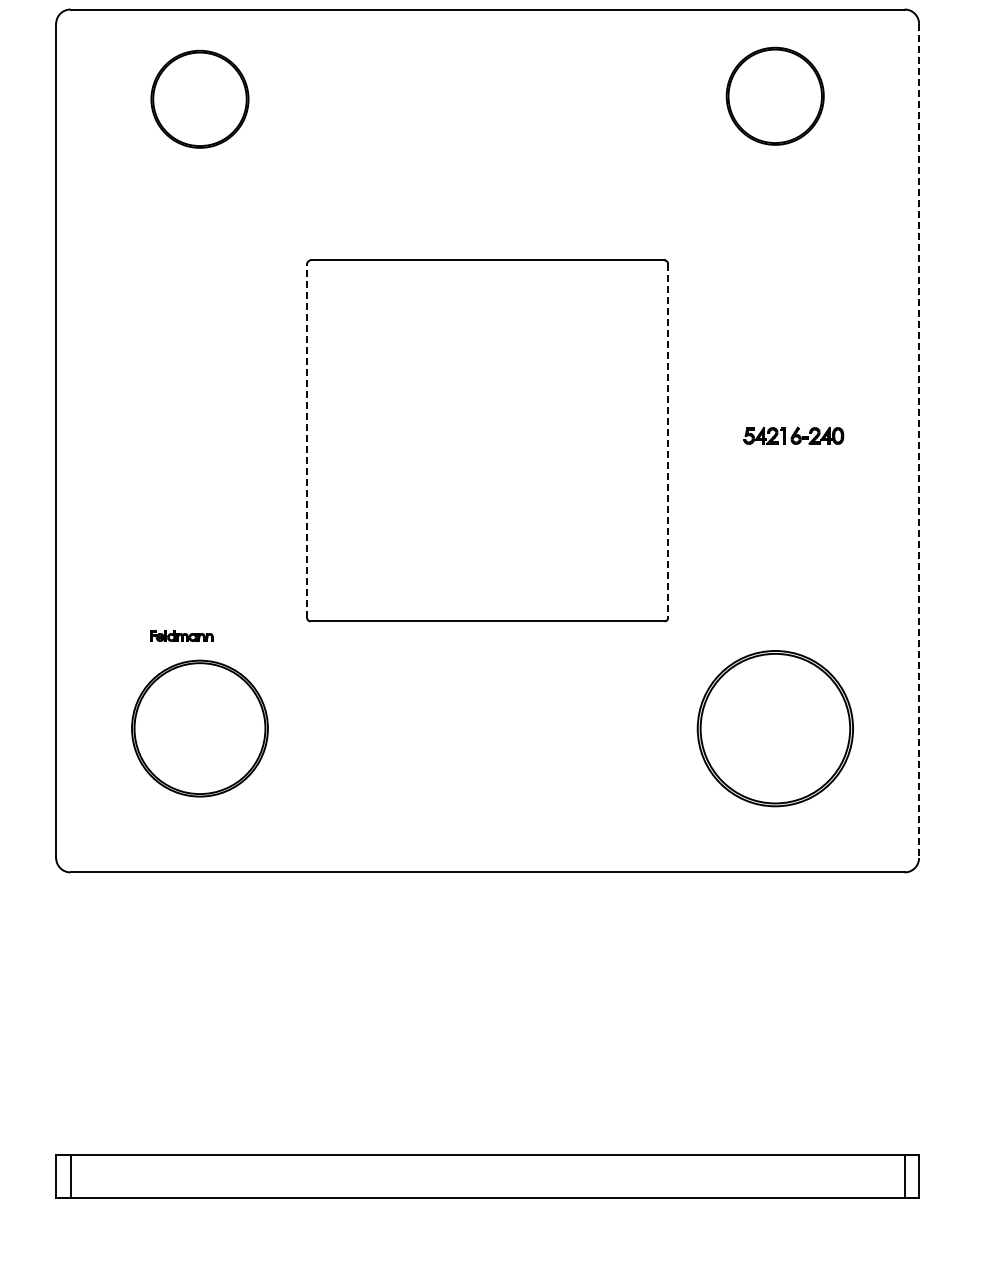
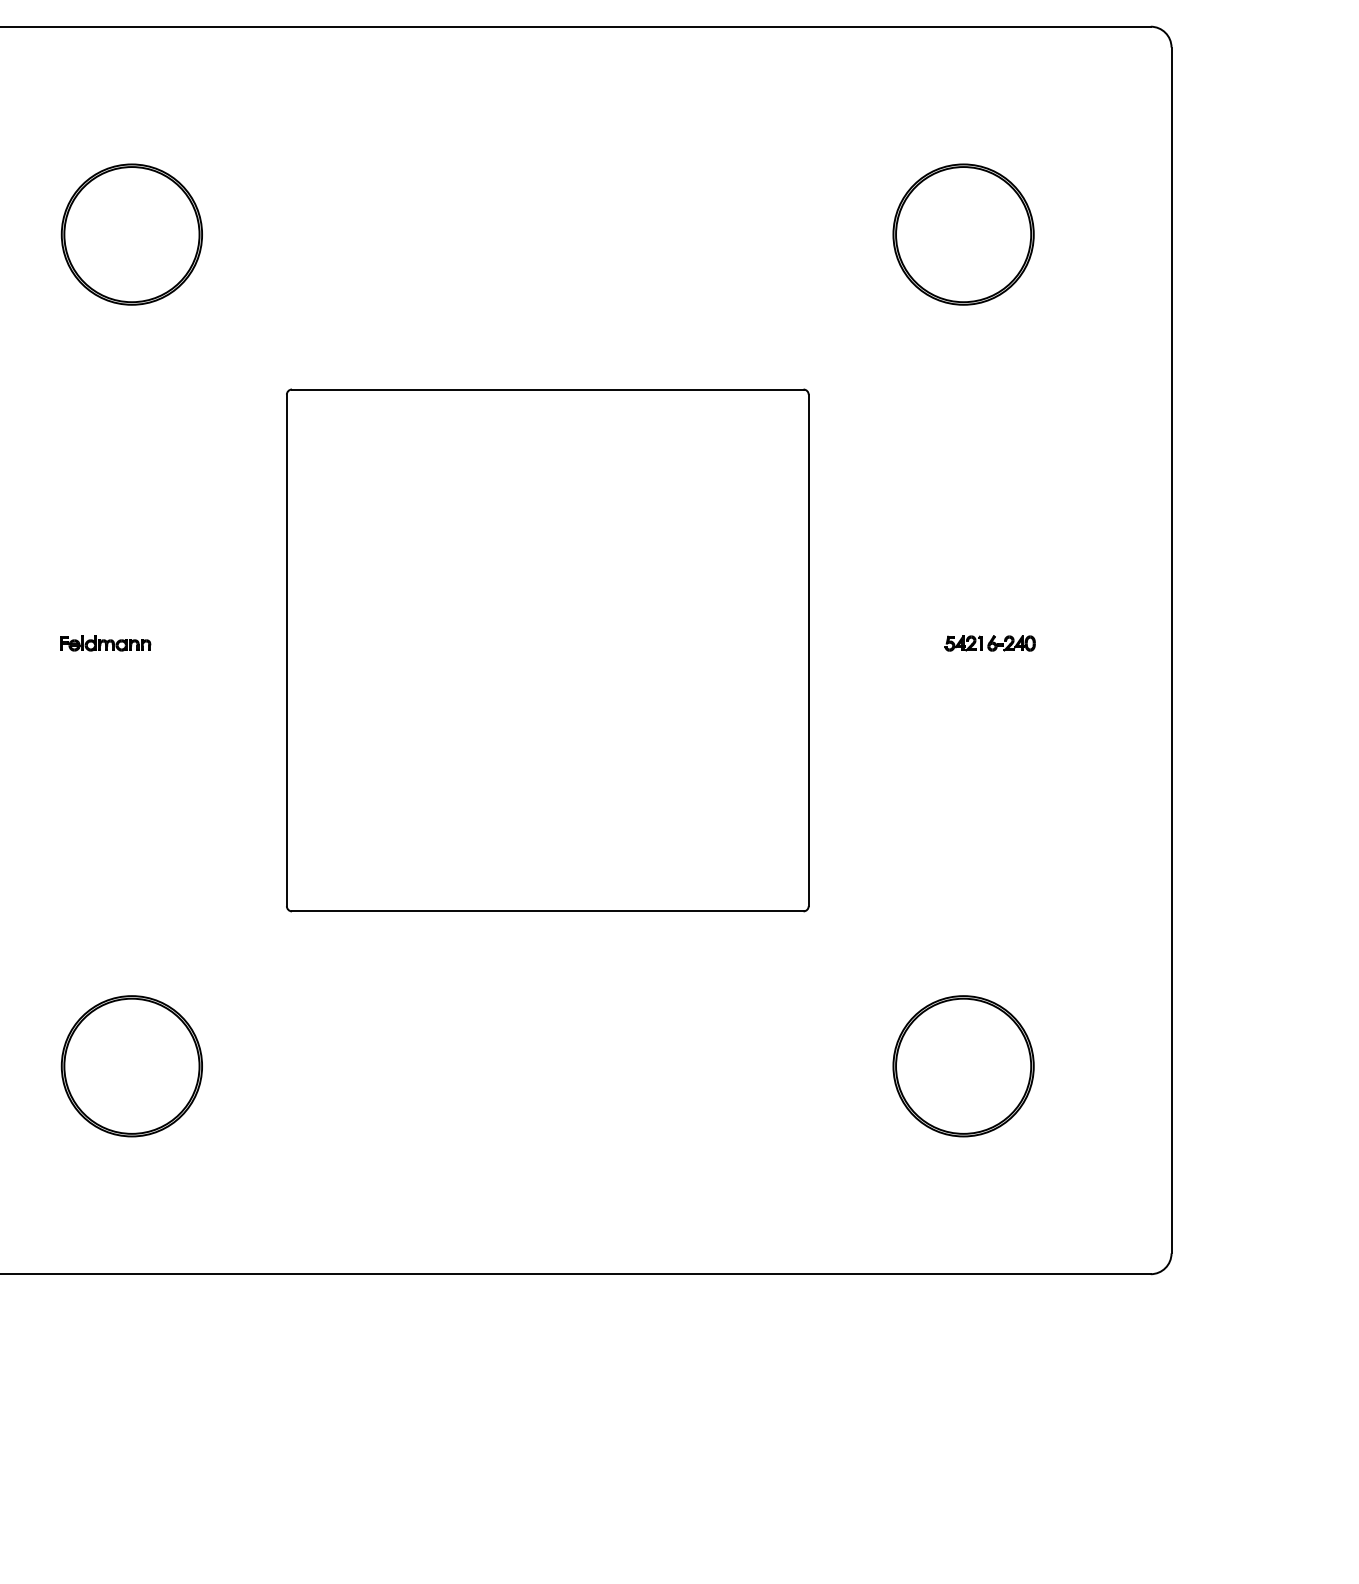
part: (774, 95) -> (962, 233), moved
part: (199, 98) -> (131, 233), moved
part: (793, 436) -> (989, 644), size x0.62
line: (307, 440) -> (287, 649), dashed -> solid
line: (668, 440) -> (809, 649), dashed -> solid
line: (919, 441) -> (1172, 651), dashed -> solid
part: (181, 635) -> (105, 642), moved
part: (199, 728) -> (131, 1066), size x0.71
part: (774, 728) -> (962, 1066), size x0.62

